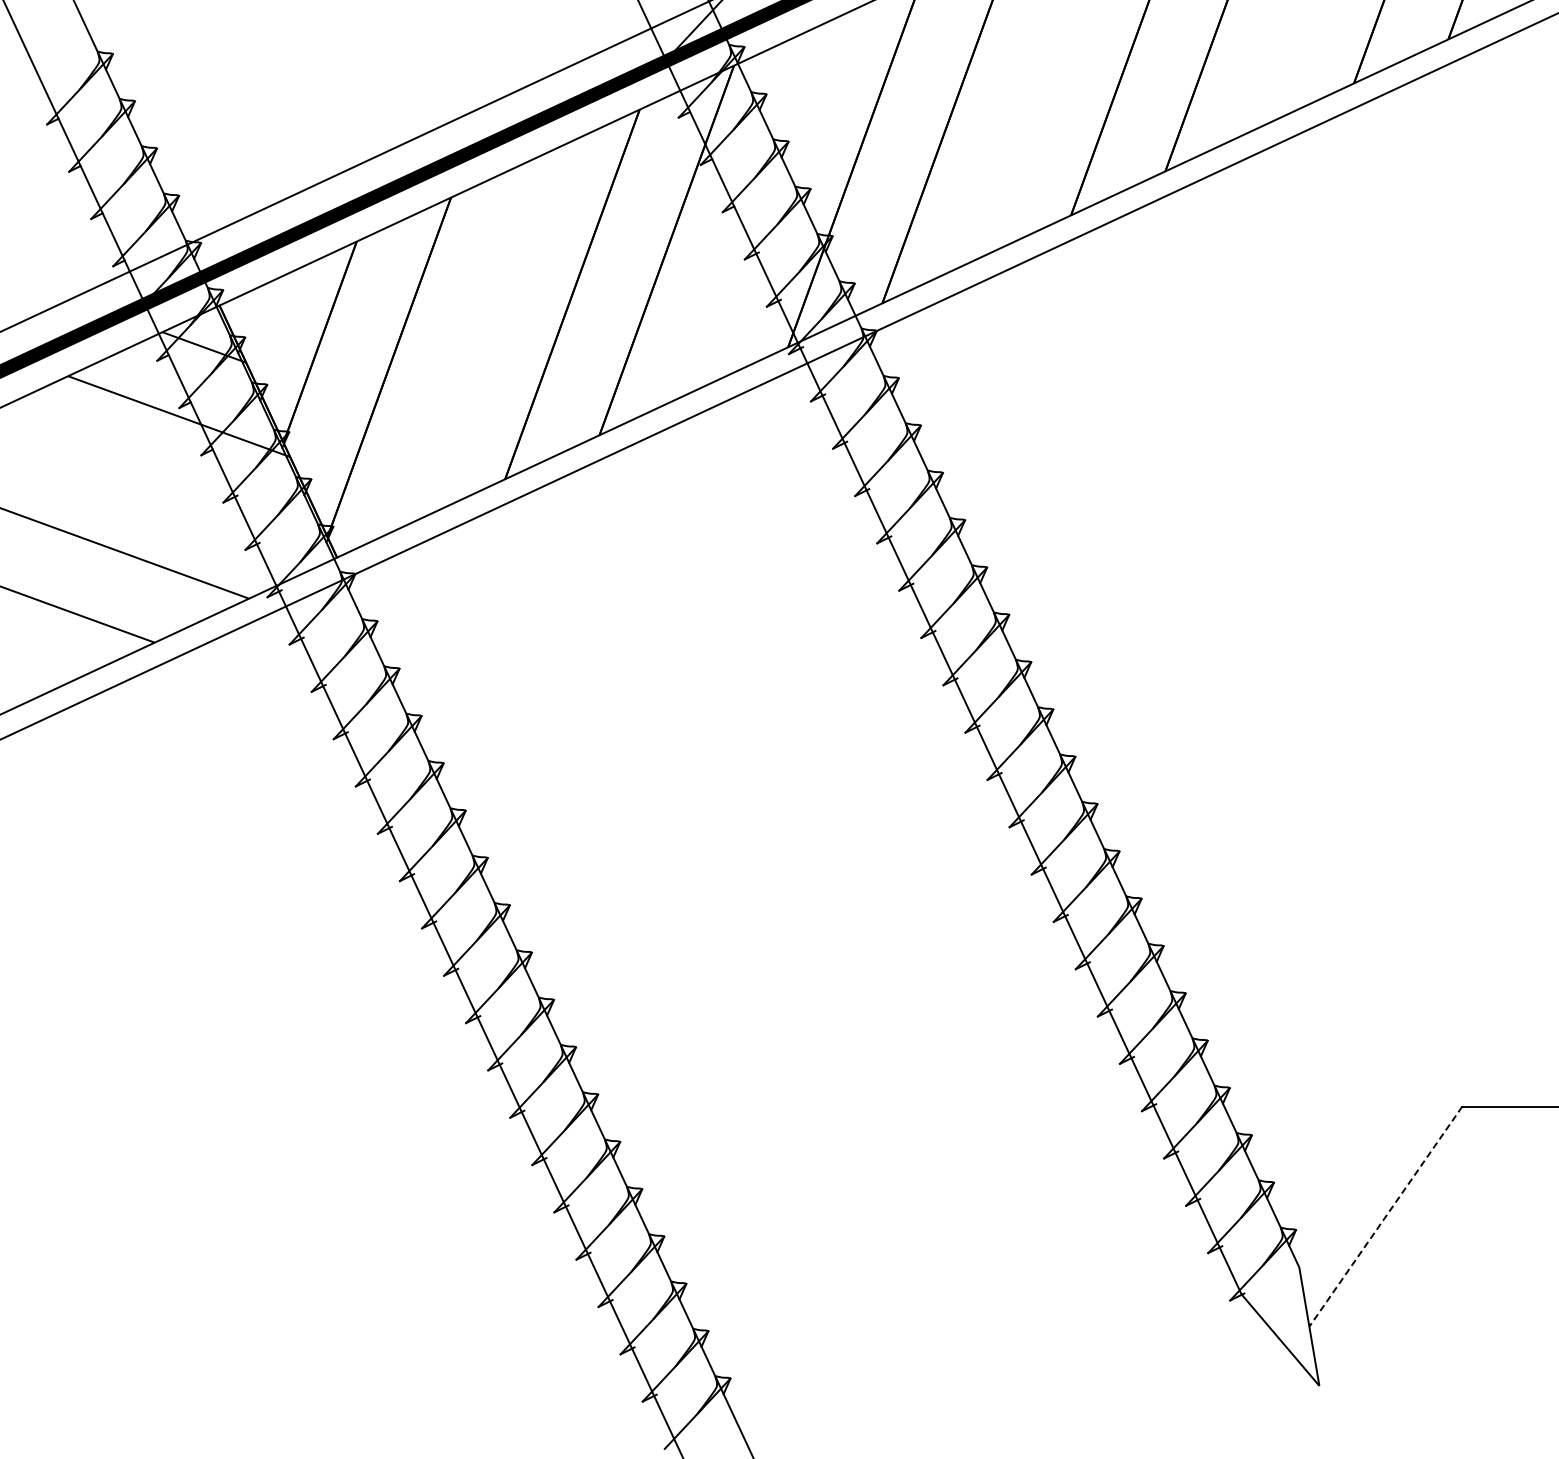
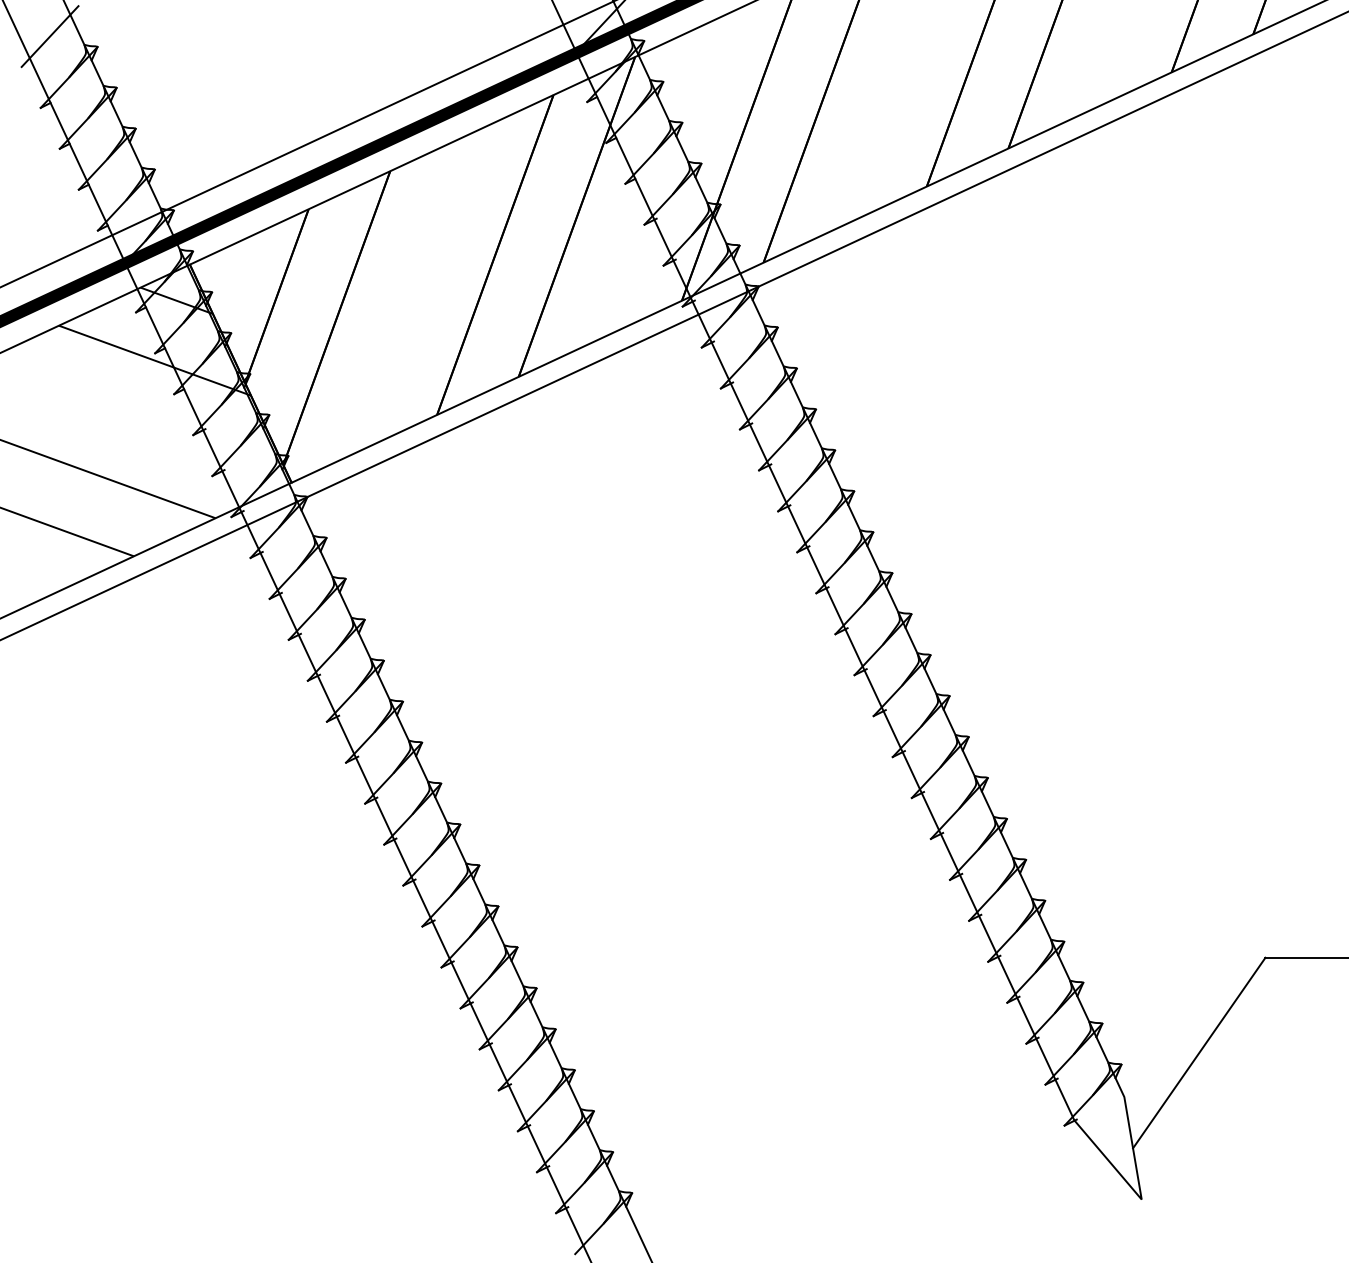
line: (57, 41) -> (49, 36), added
line: (1385, 1217) -> (1198, 1053), dashed -> solid

